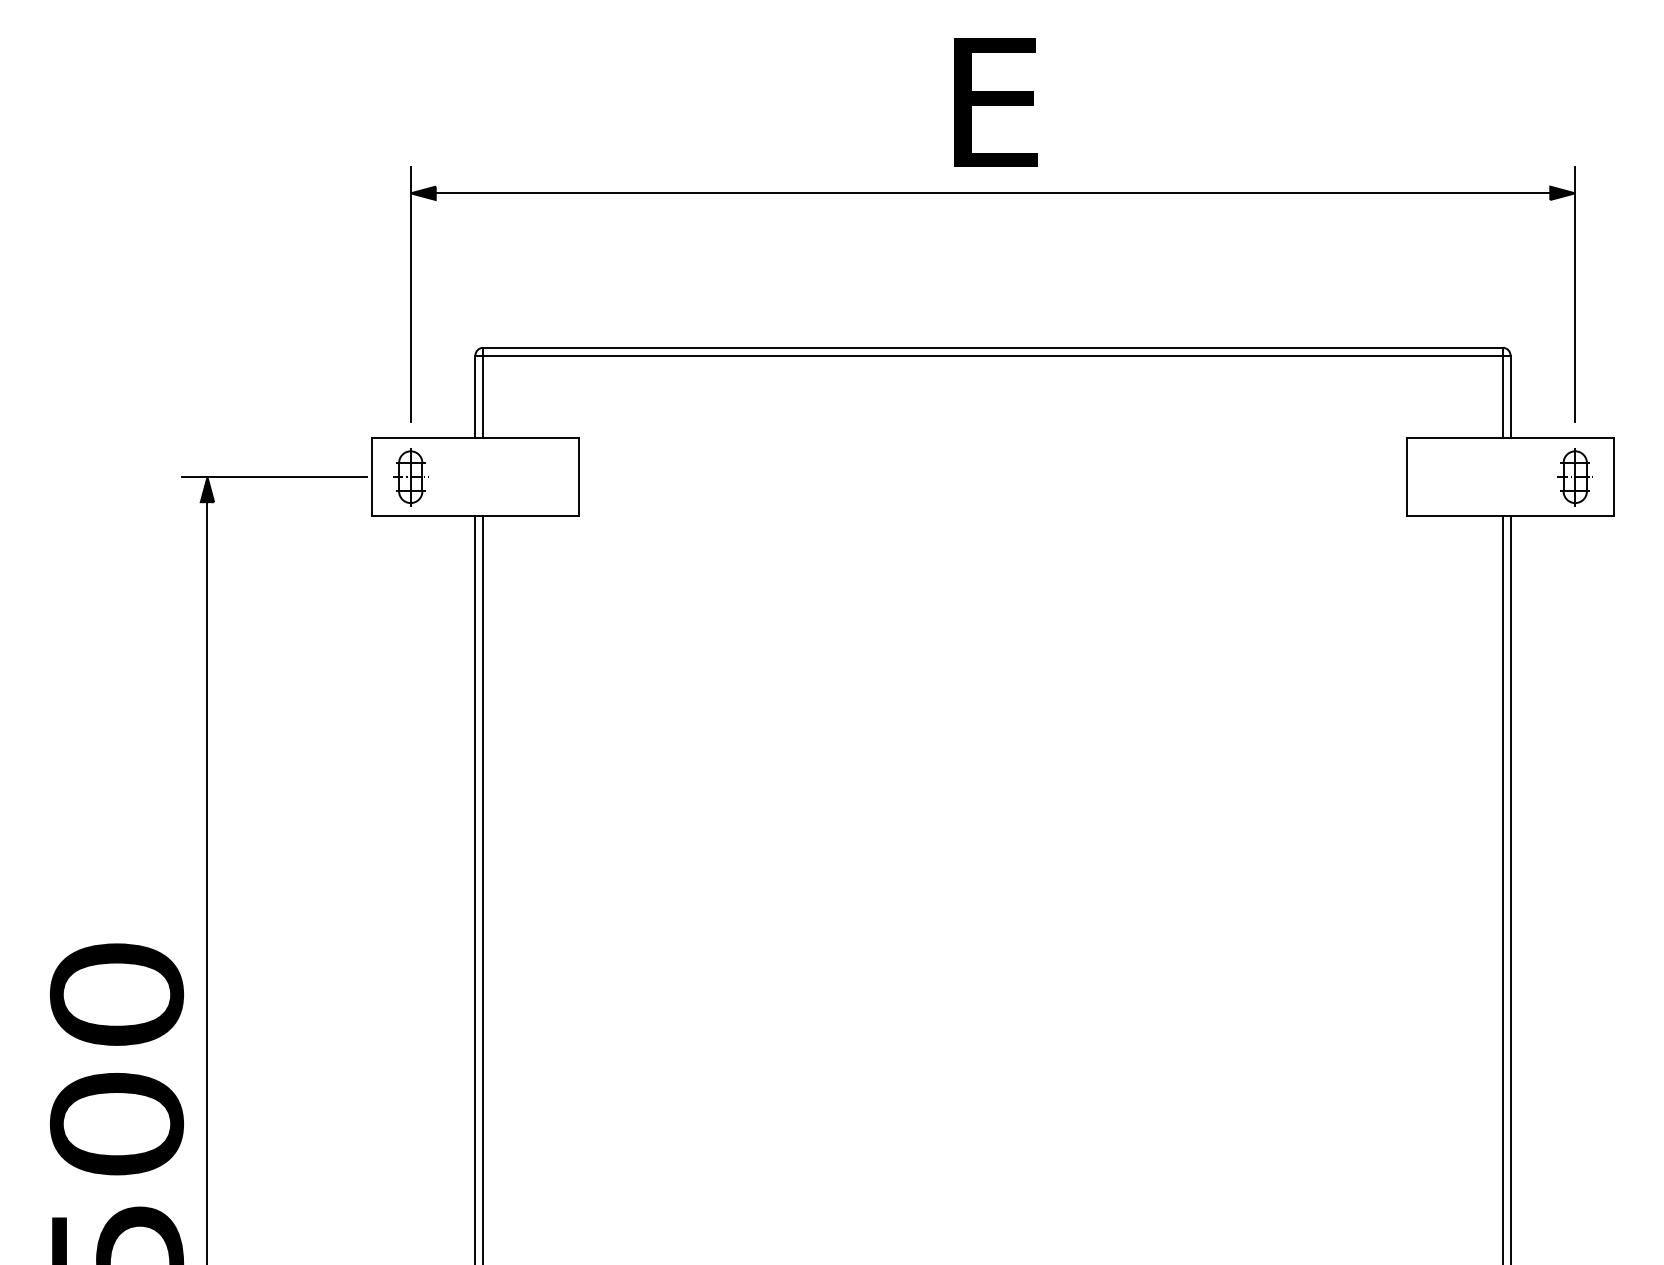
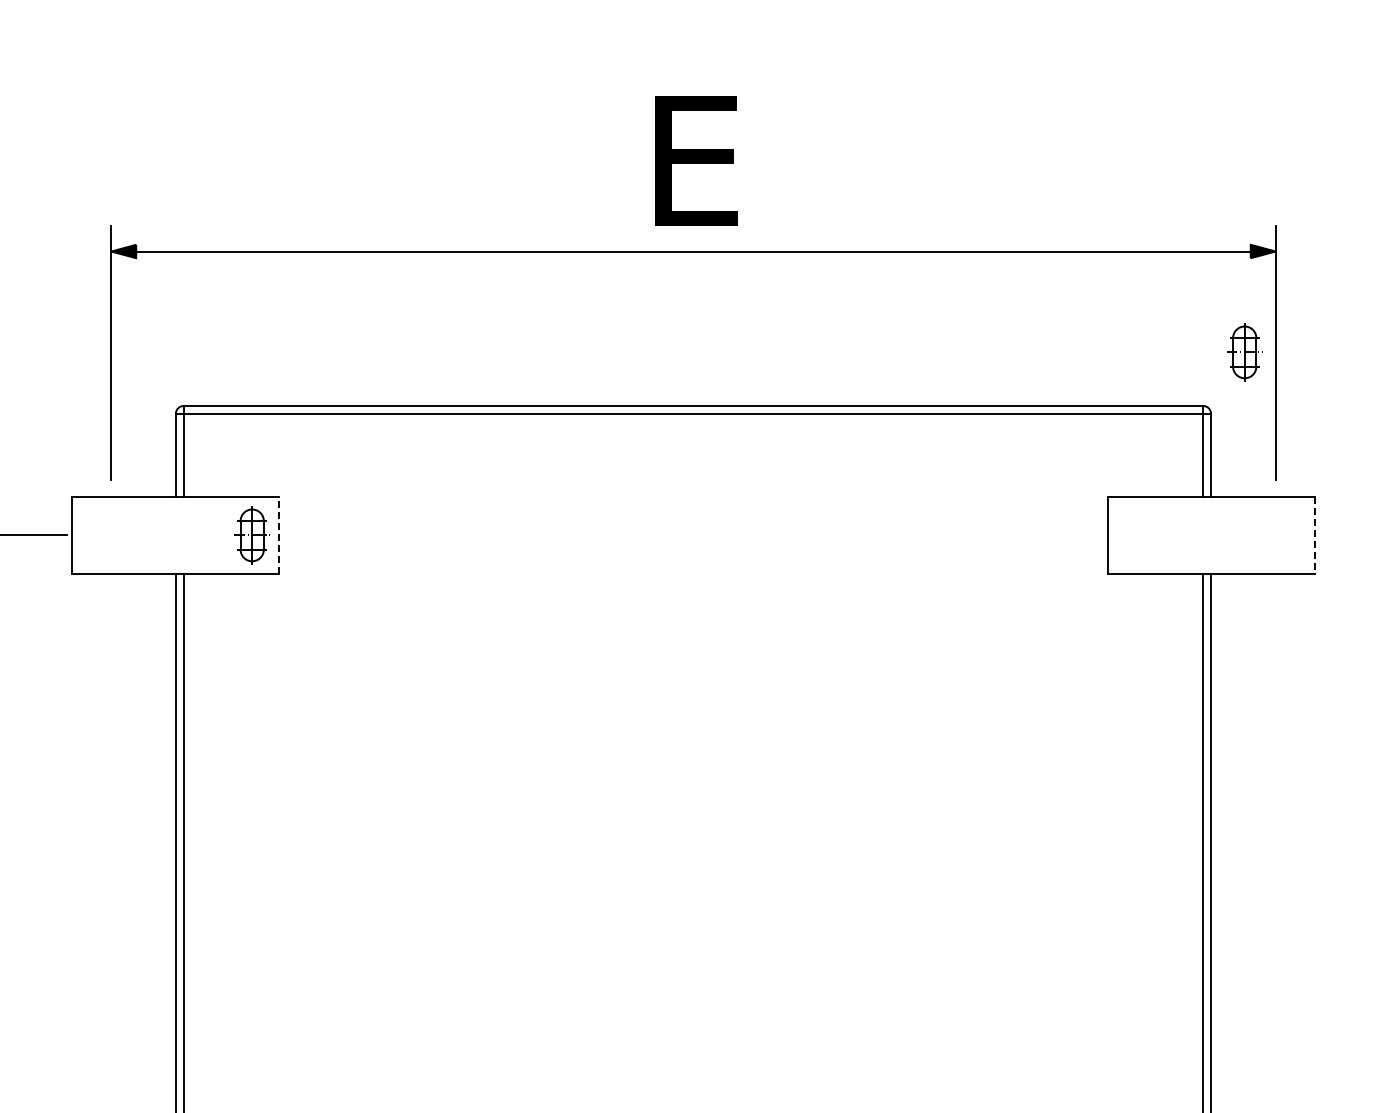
part: (410, 477) -> (251, 535), moved
line: (578, 477) -> (278, 535), solid -> dashed
part: (1574, 477) -> (1243, 352), moved
line: (1614, 477) -> (1314, 535), solid -> dashed

